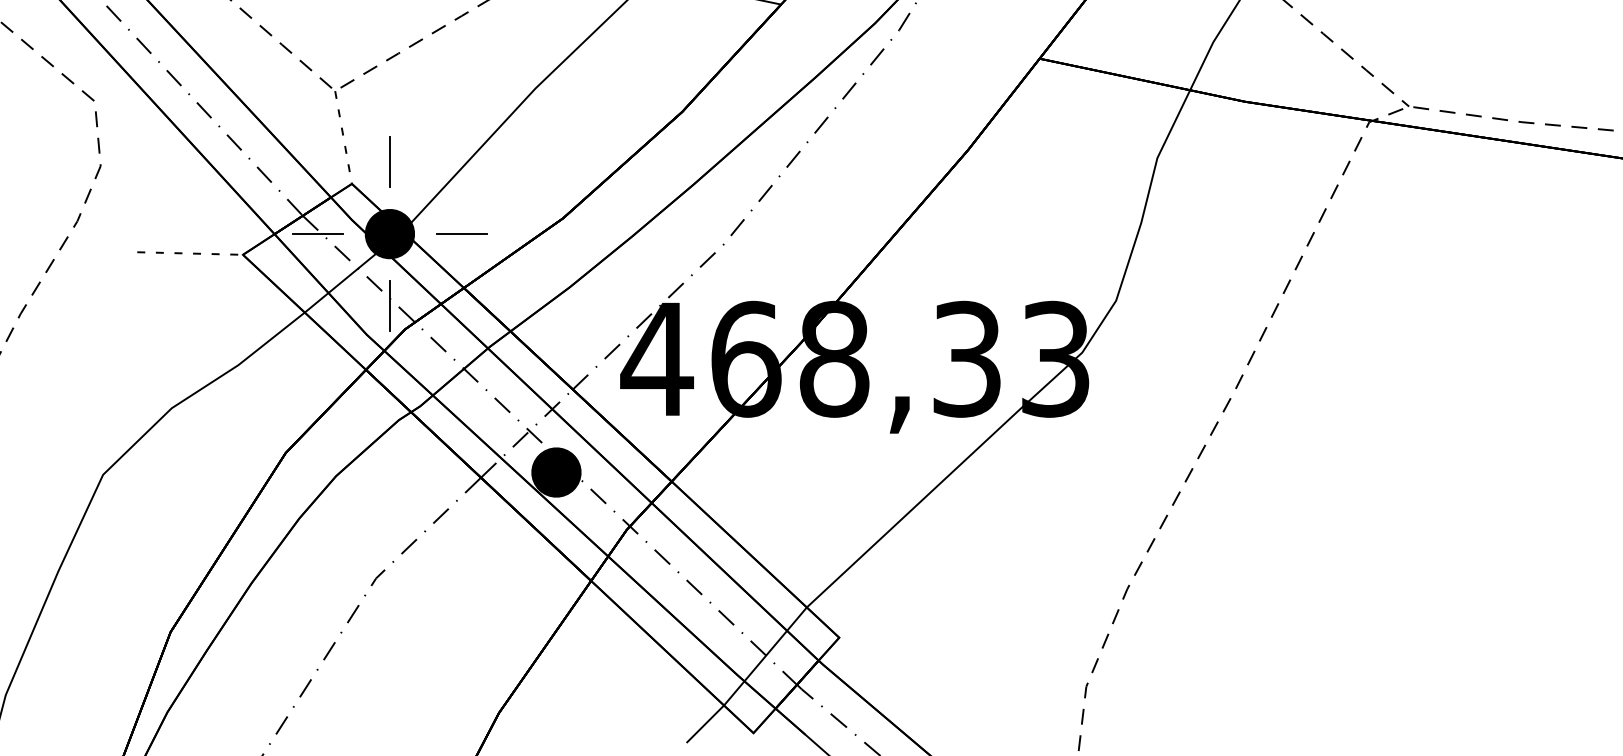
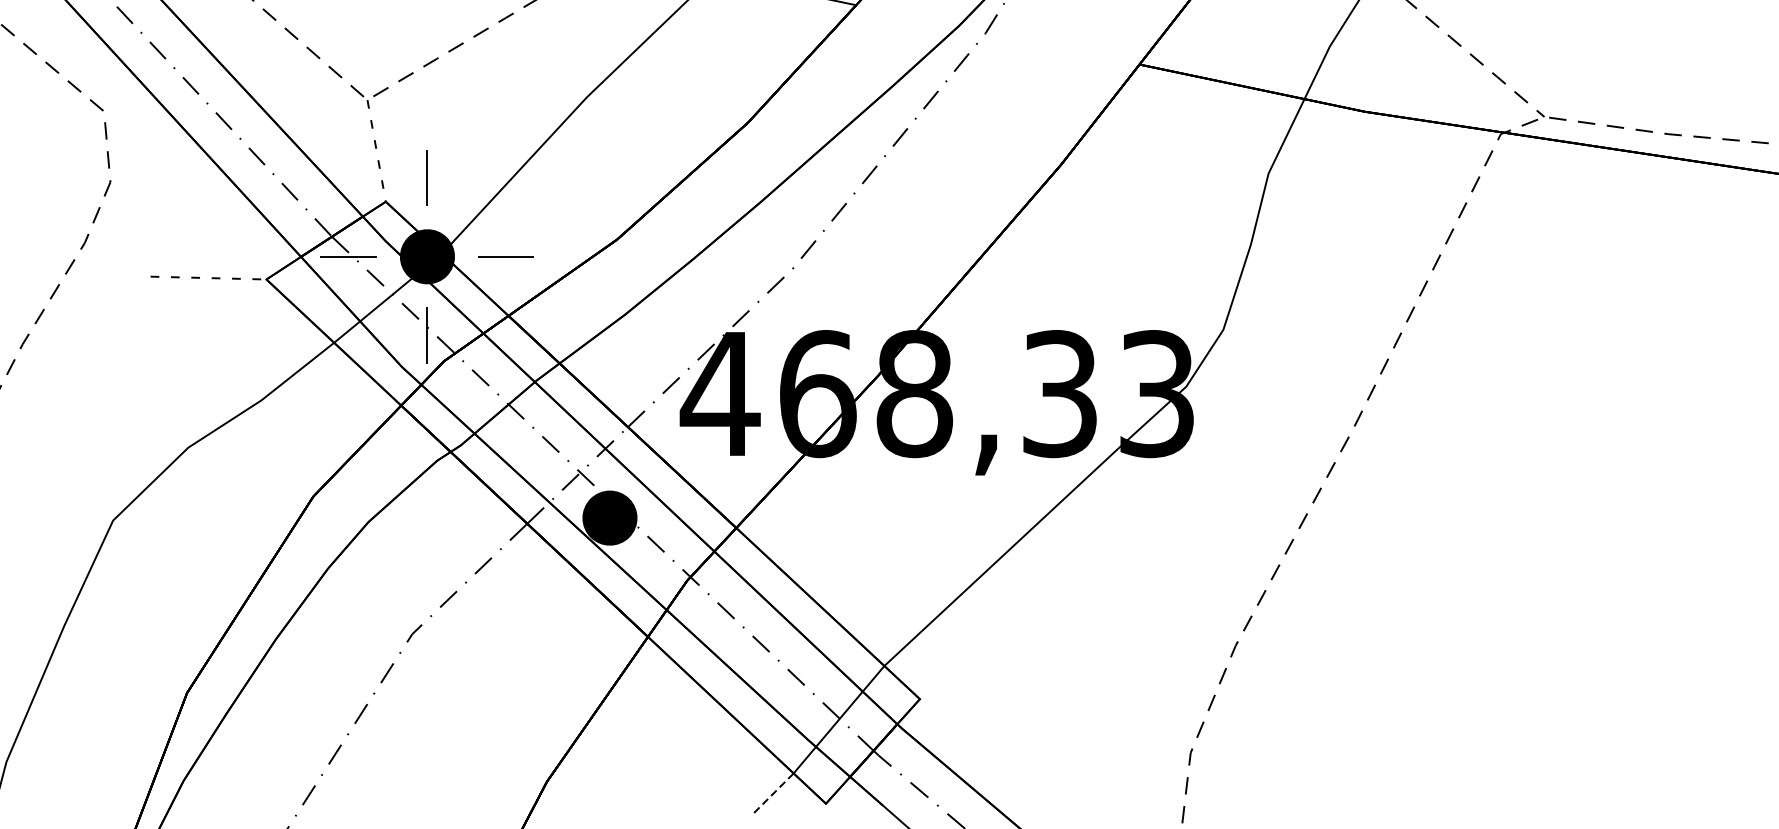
line: (704, 724) -> (772, 794), solid -> dashed

